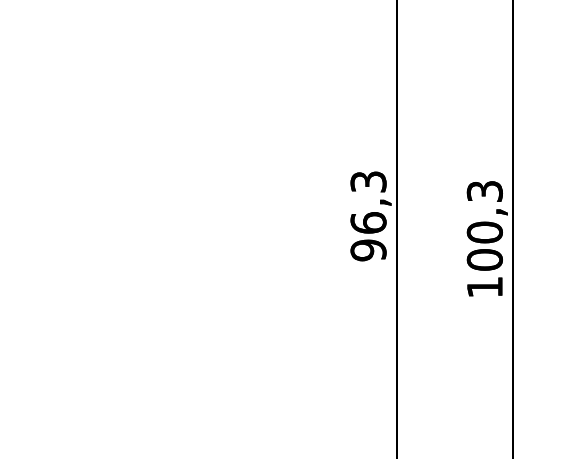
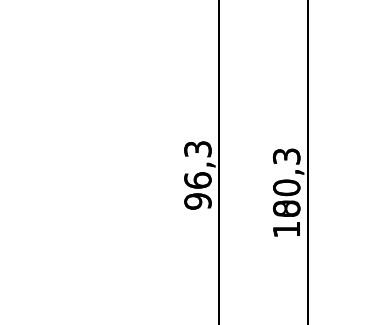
text: (484, 259) -> (286, 208), 100,3 -> 180,3

